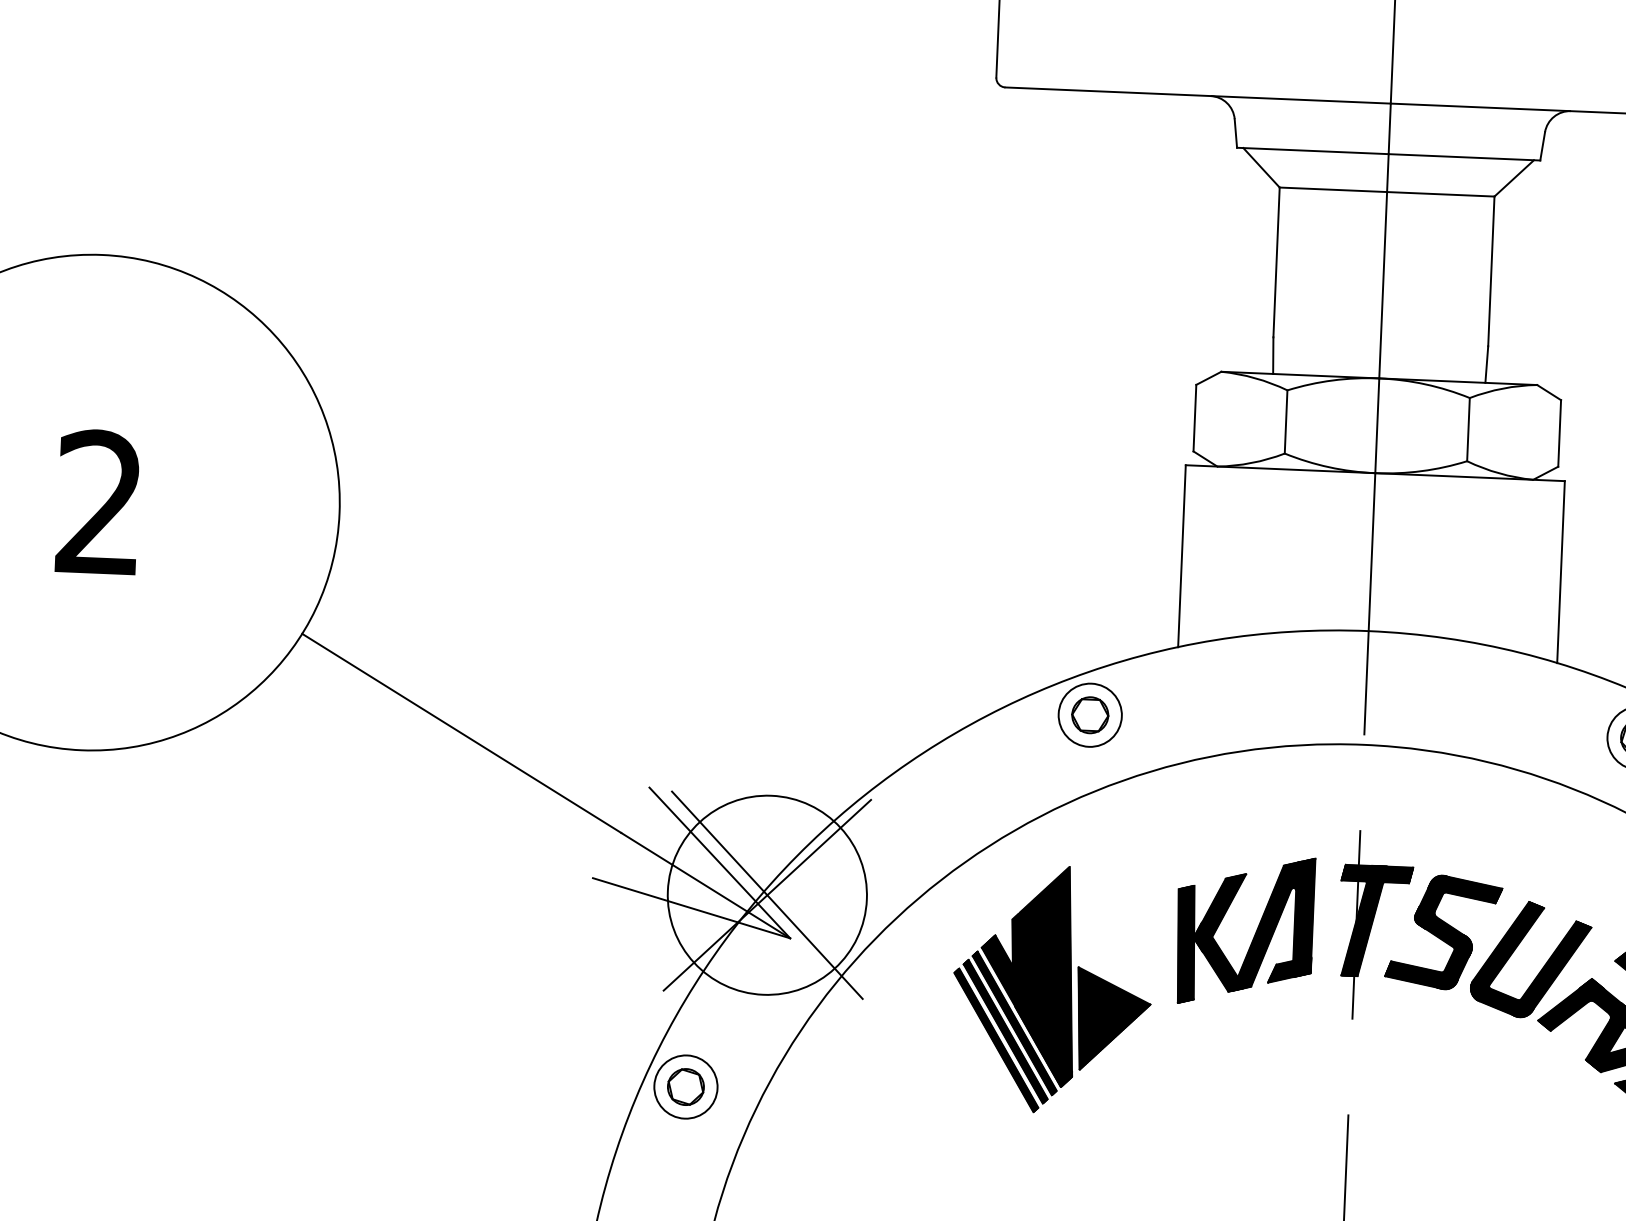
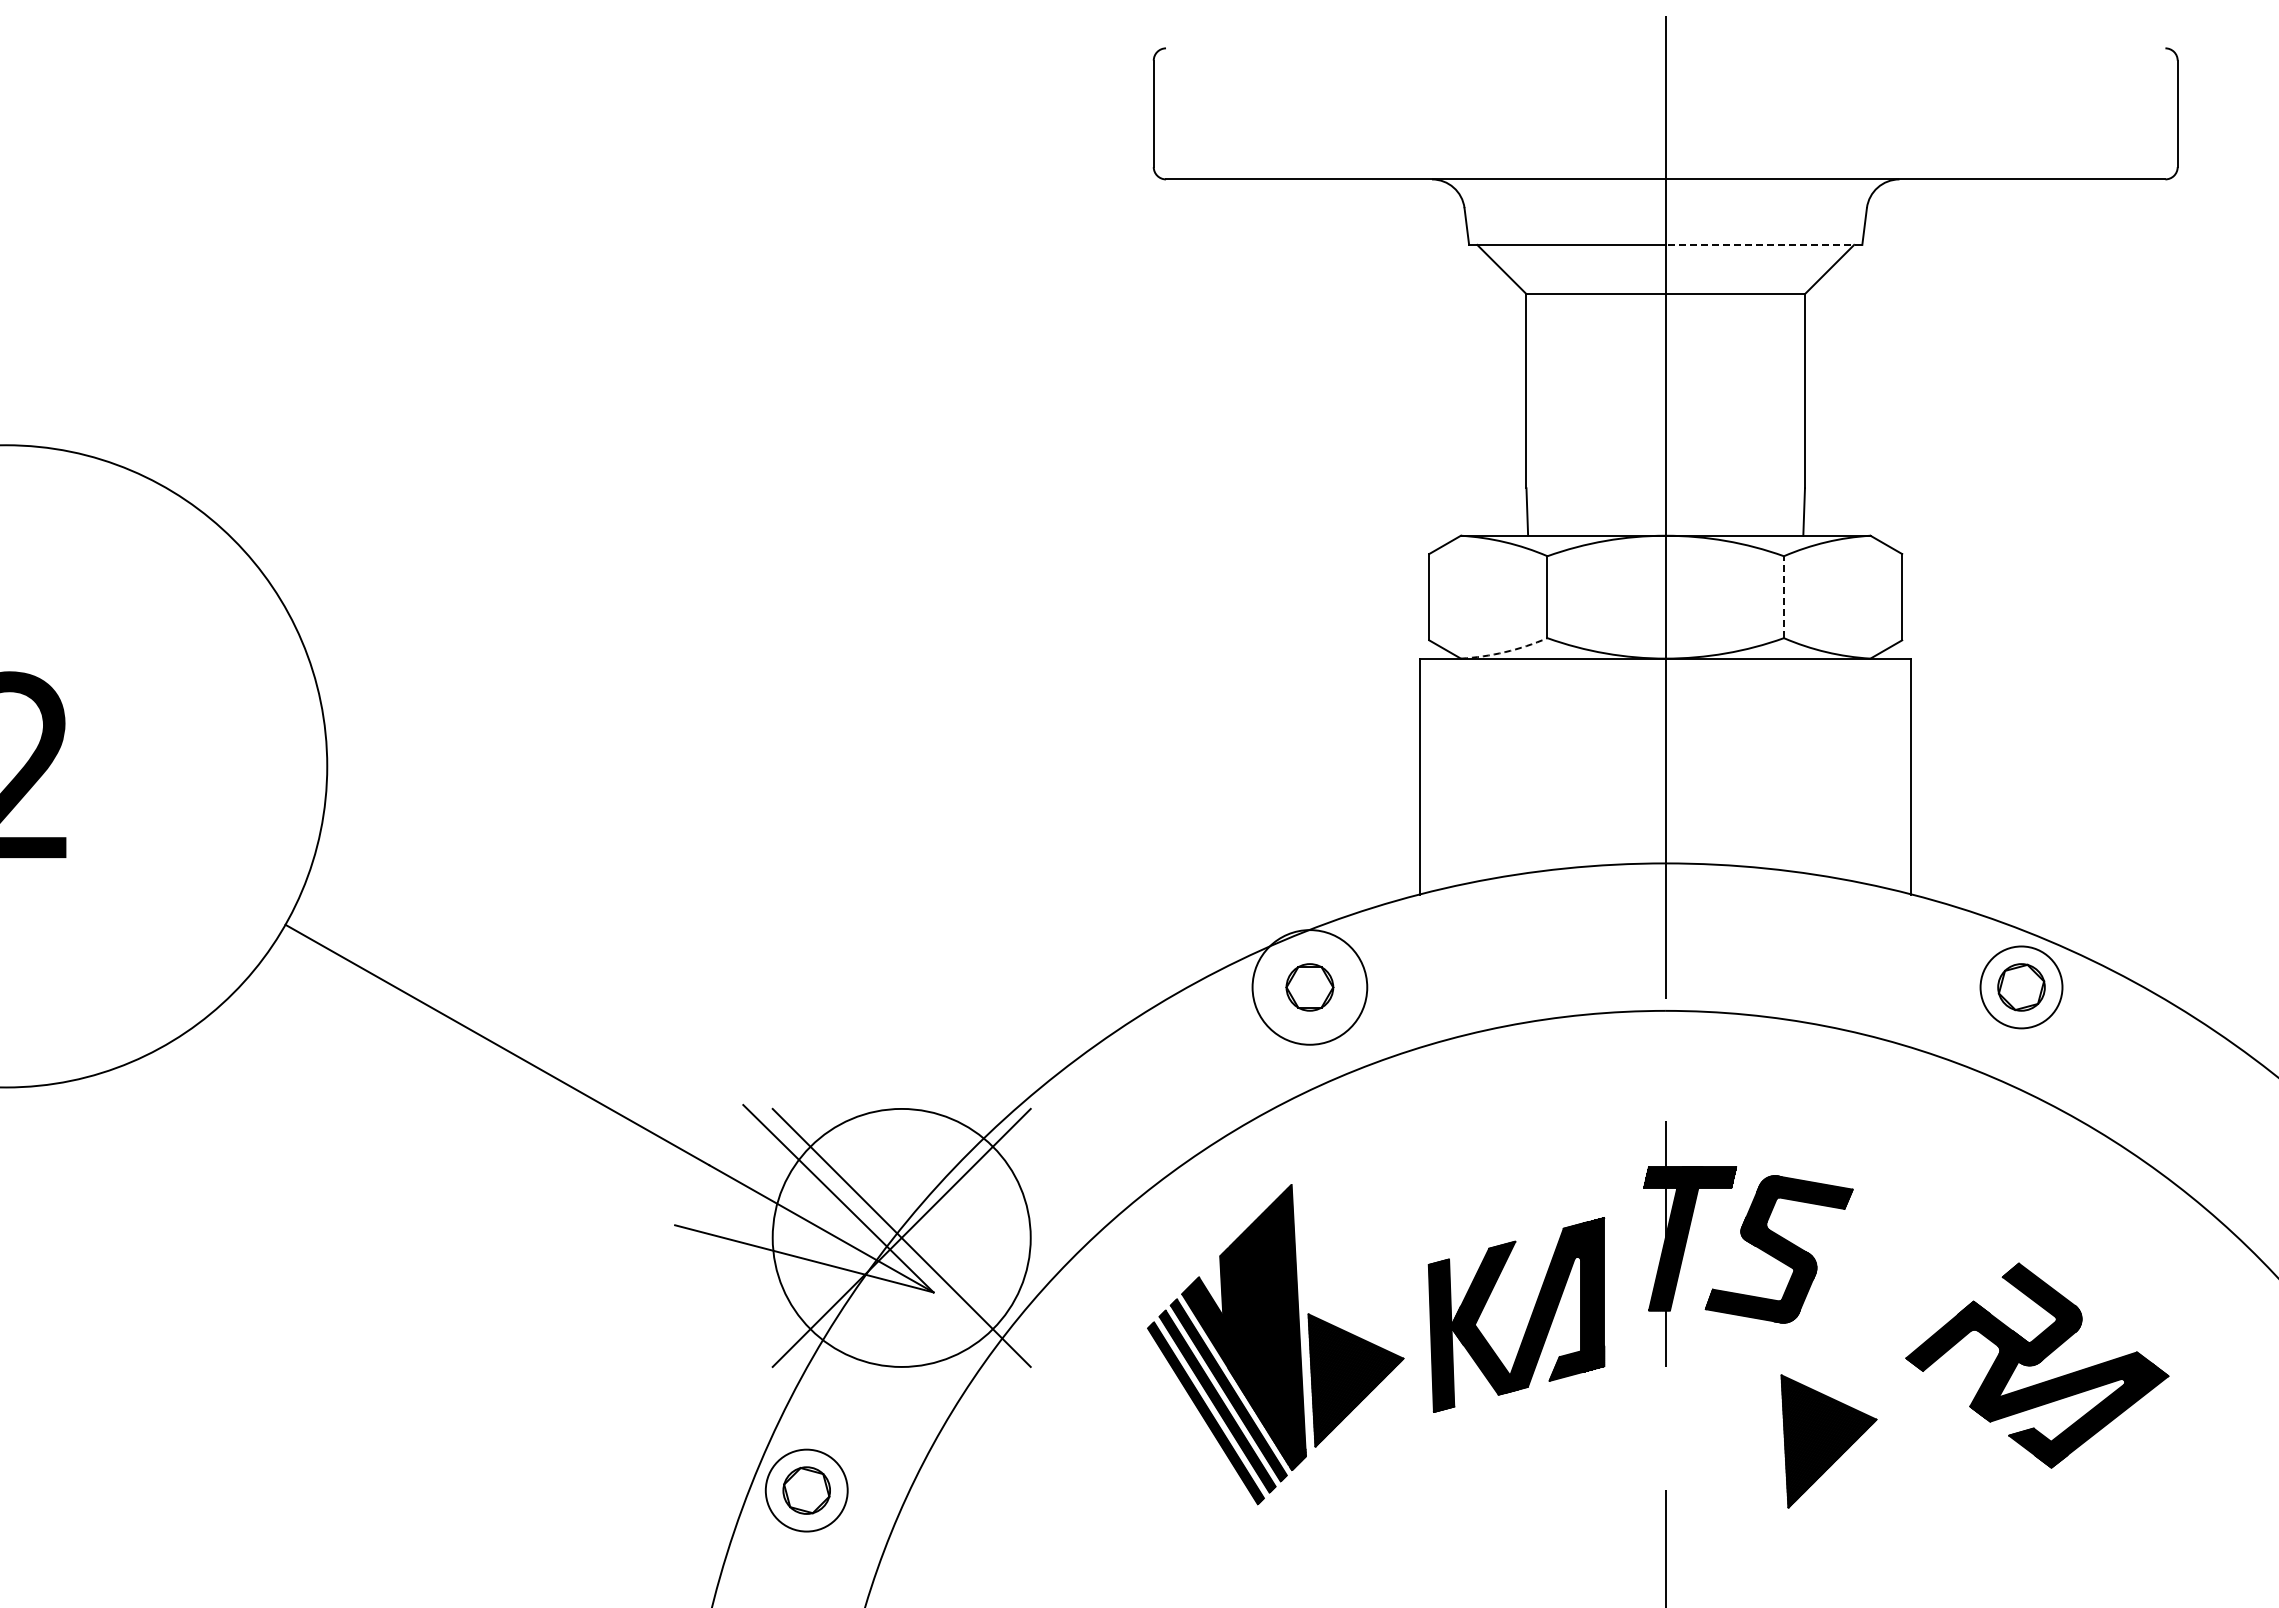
line: (1464, 156) -> (1763, 244), solid -> dashed
line: (1468, 429) -> (1783, 597), solid -> dashed
arc: (1251, 463) -> (1505, 652), solid -> dashed
circle: (1089, 715) -> (1309, 987), size x1.4
part: (1254, 934) -> (1529, 1319), moved
part: (1542, 968) -> (1908, 1290), removed
part: (1475, 1082) -> (1828, 1441), added

